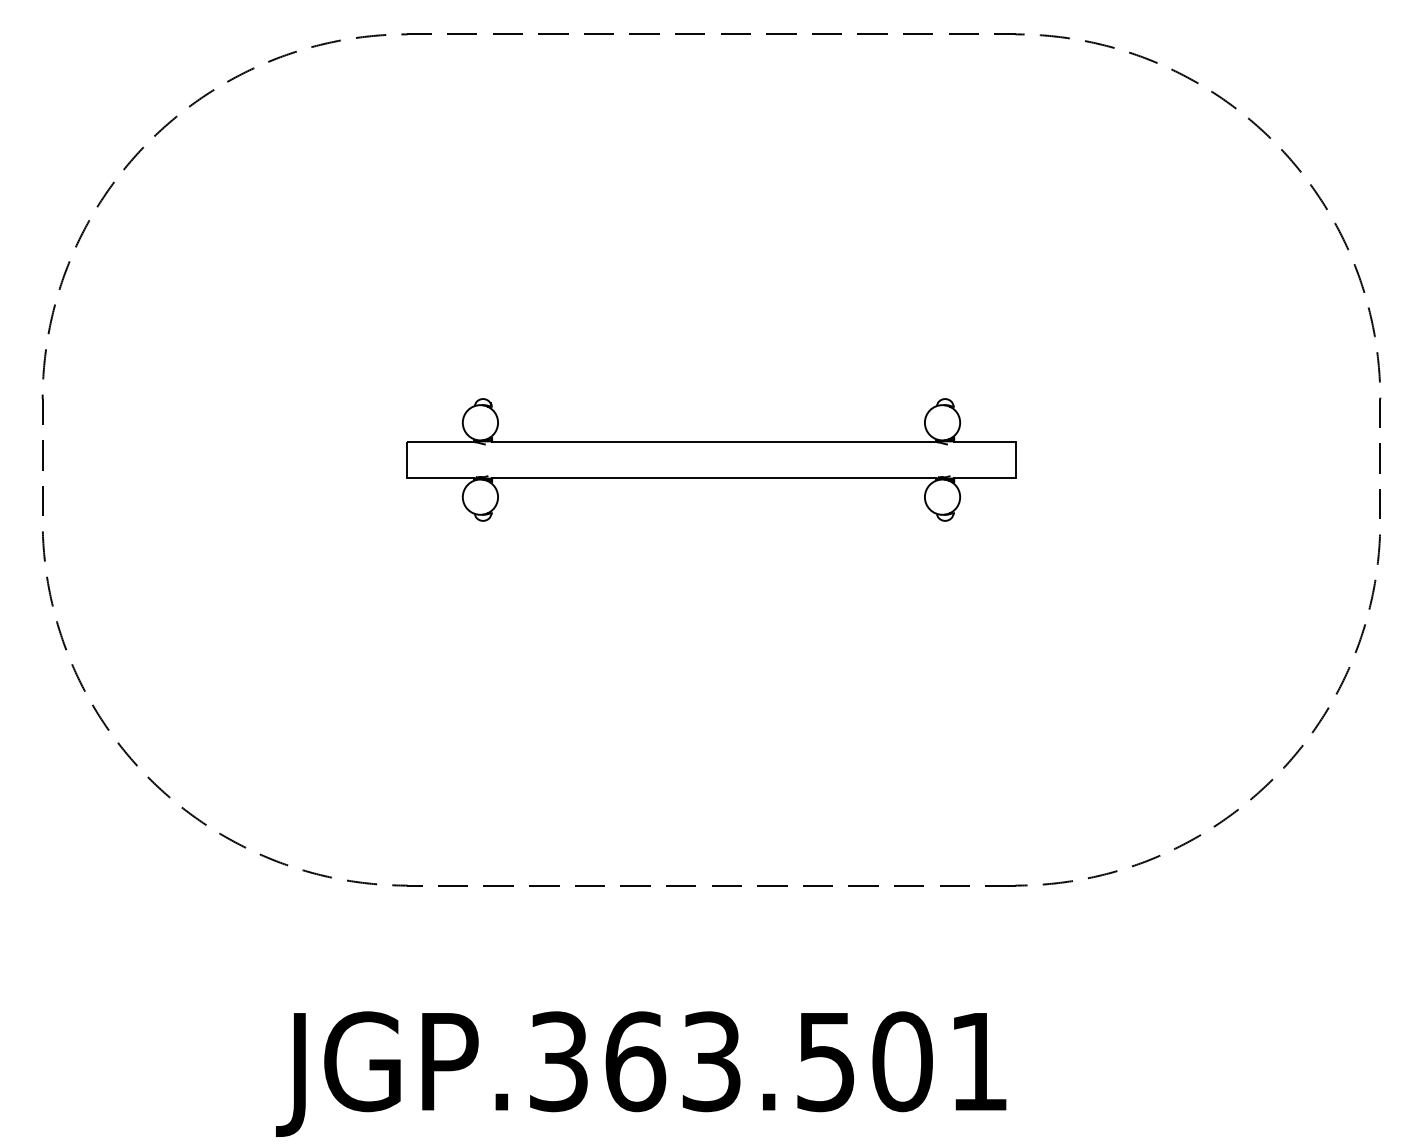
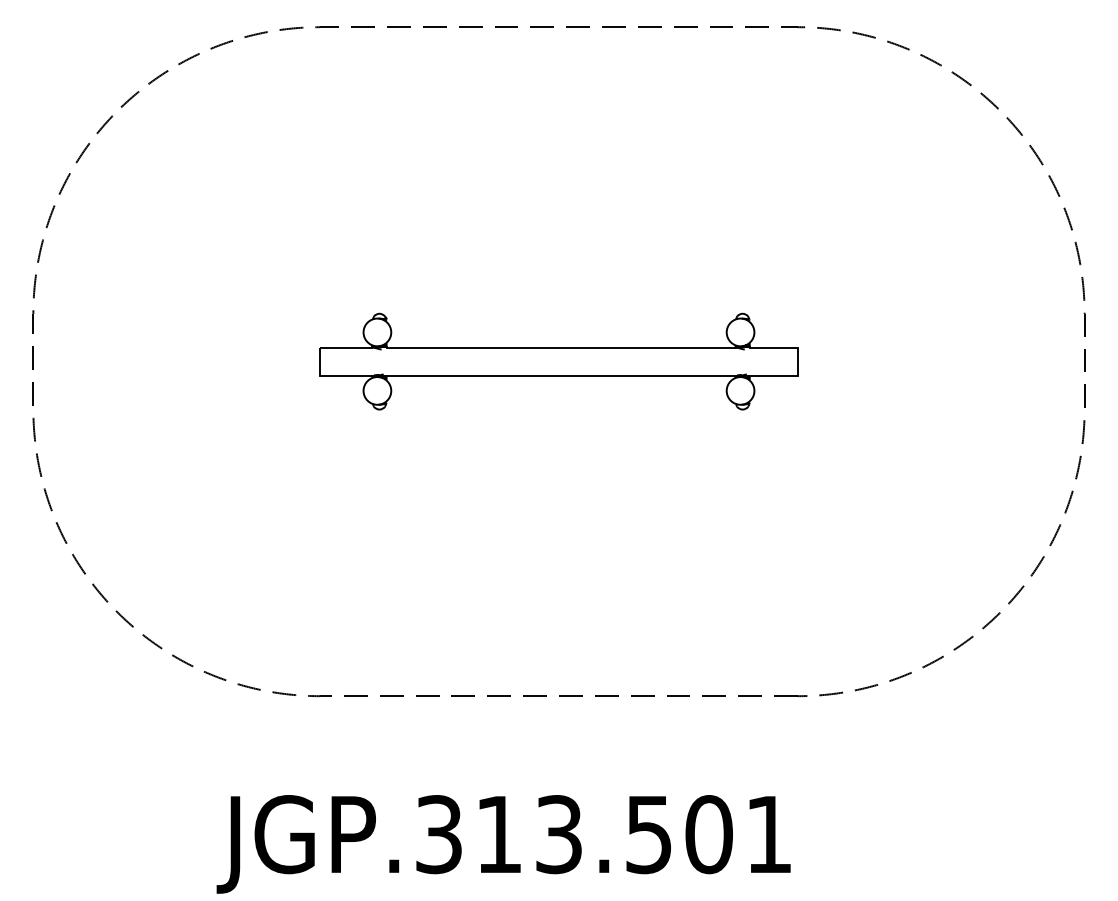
text: (635, 1061) -> (499, 834), JGP.363.501 -> JGP.313.501

